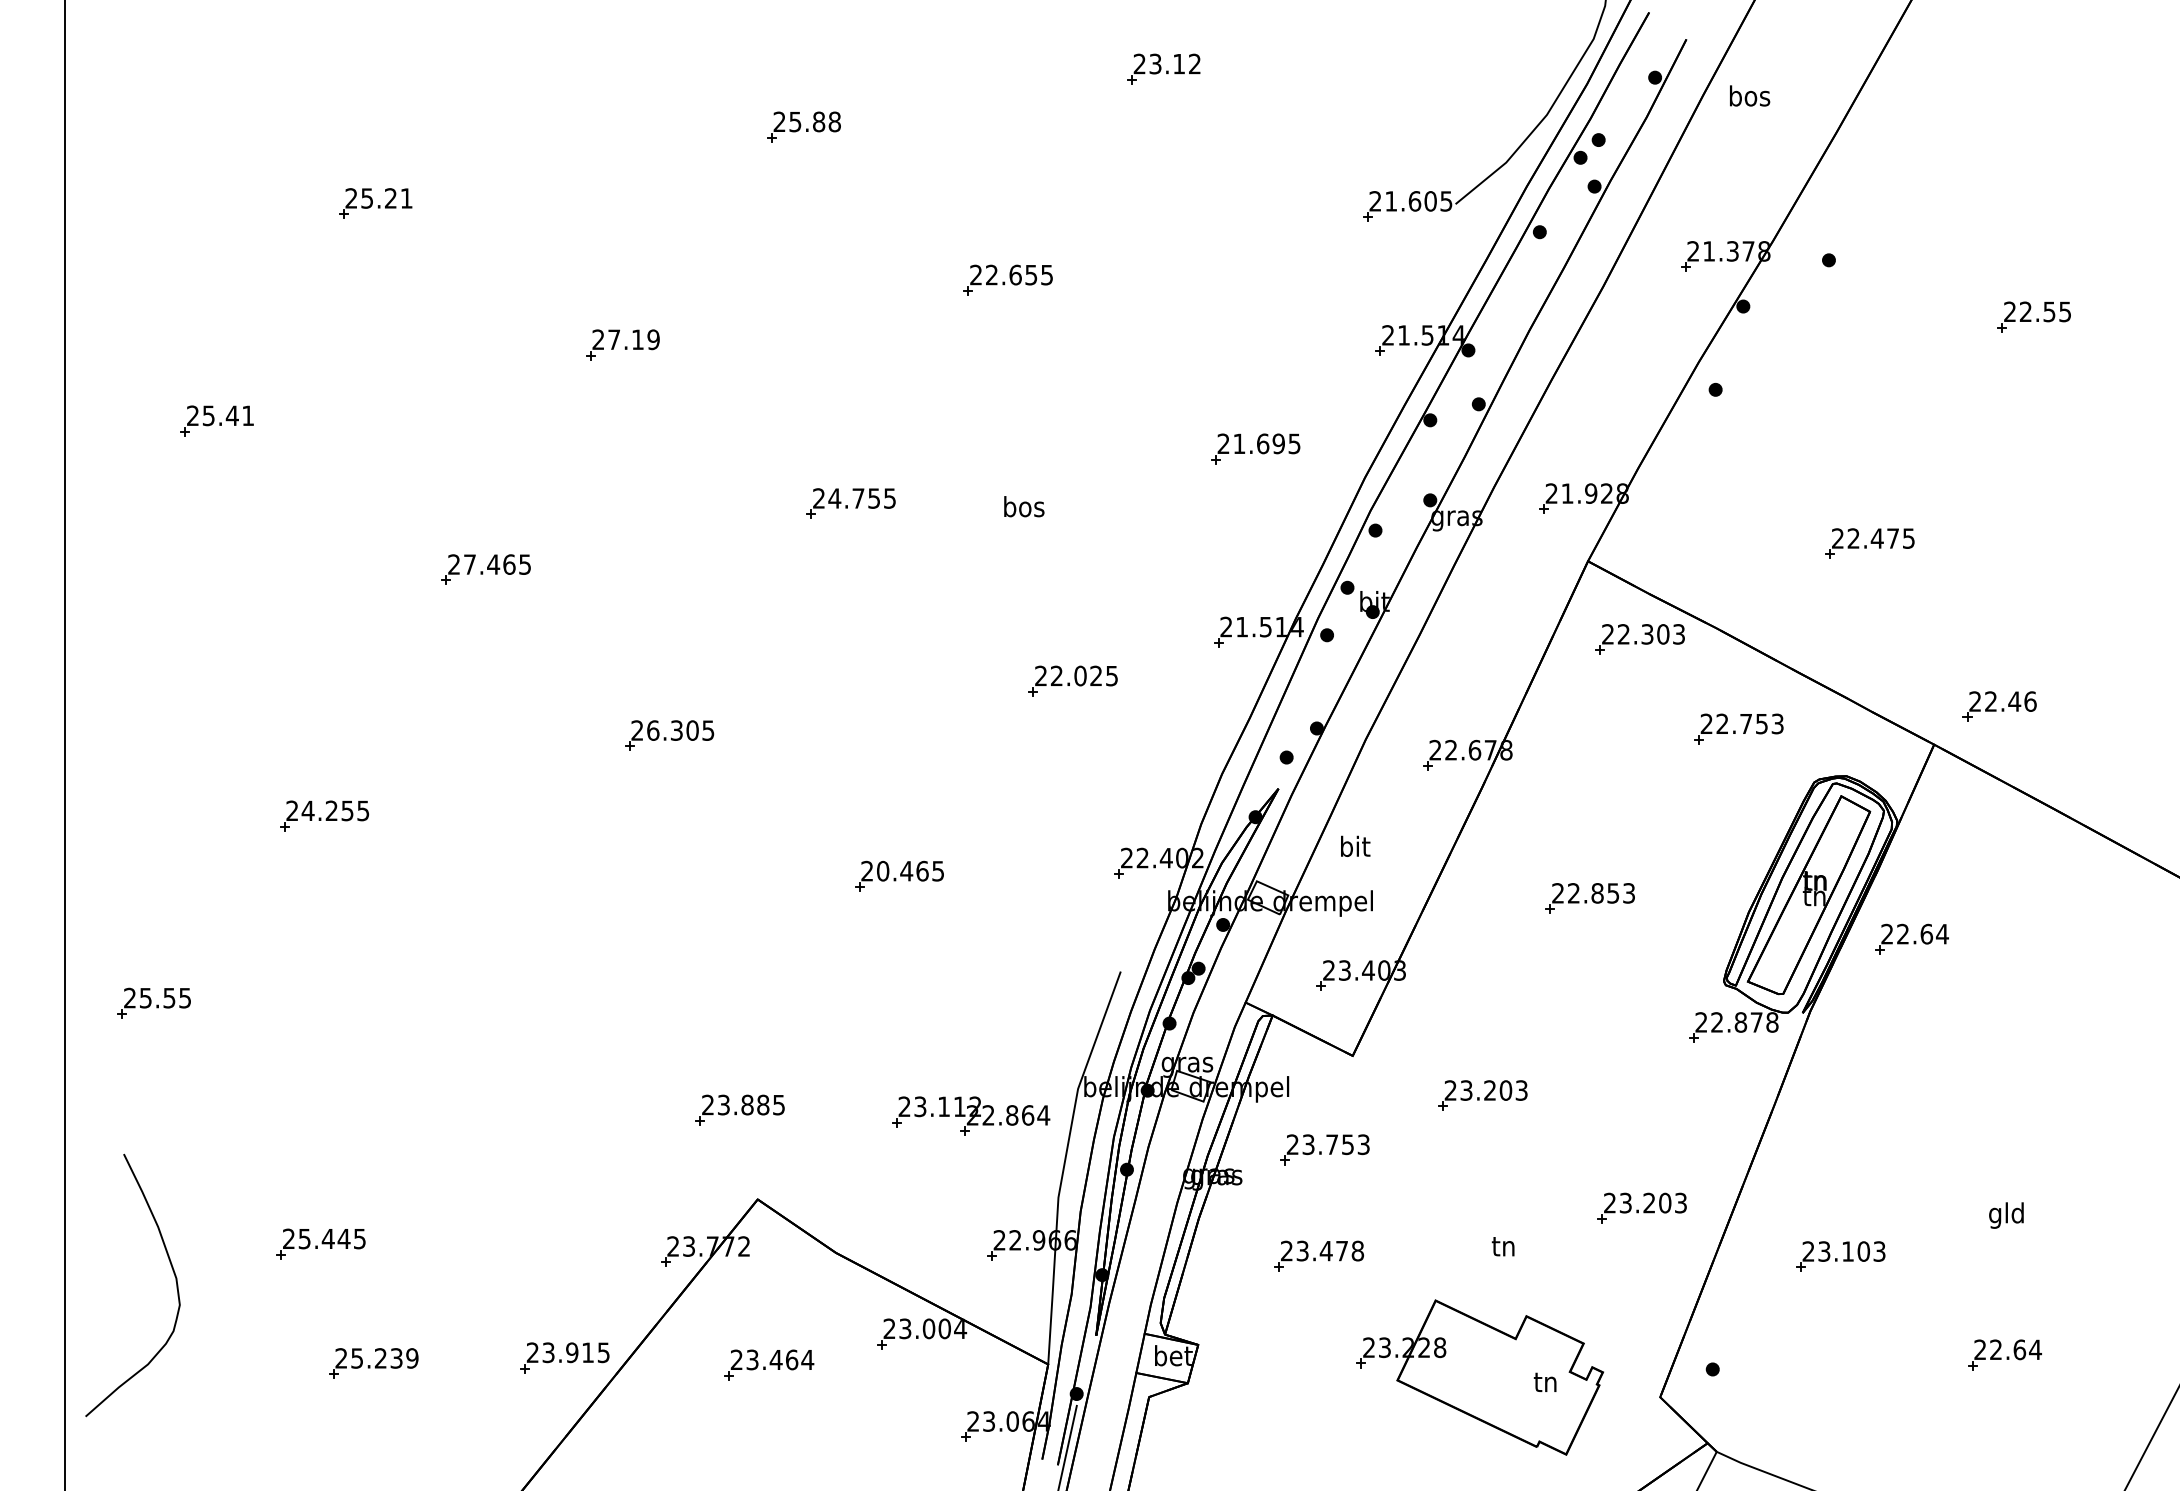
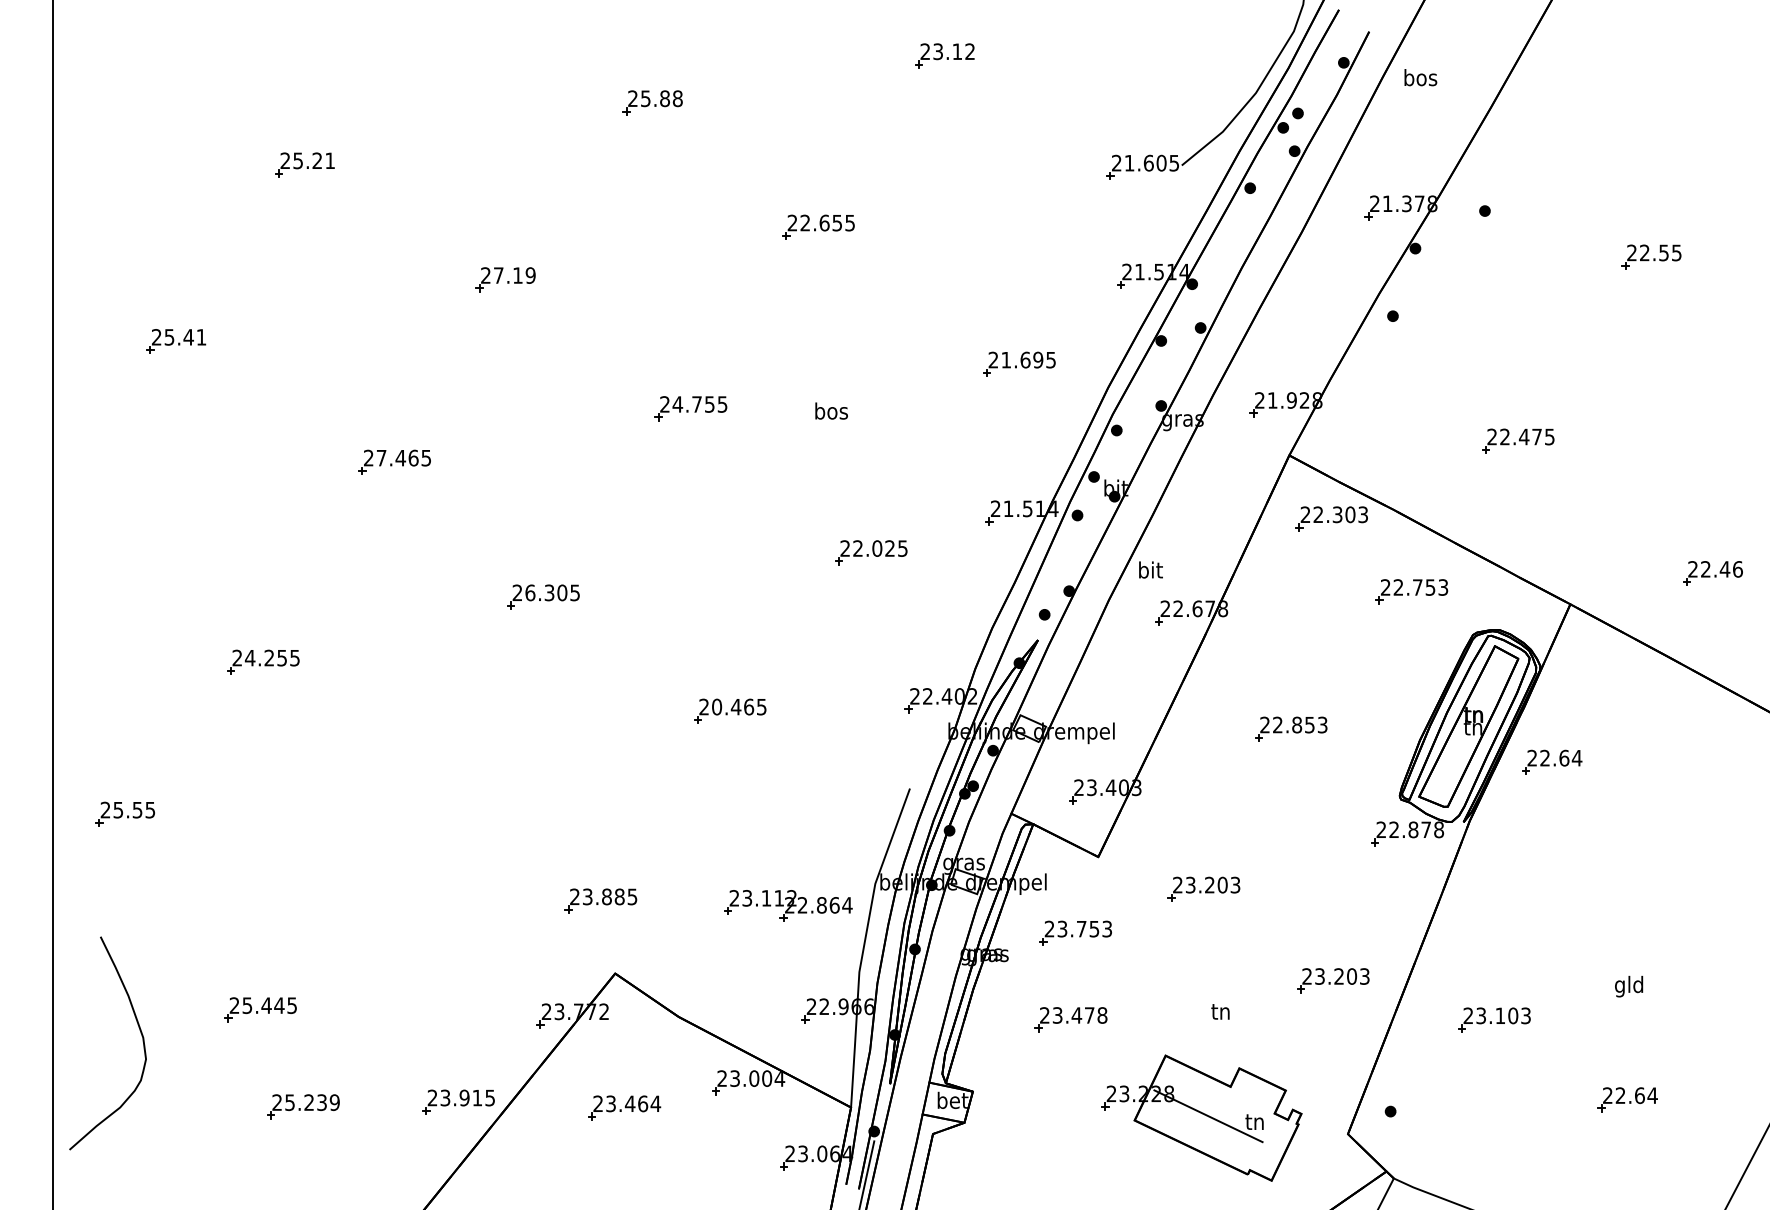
part: (1999, 706) -> (1712, 573), moved
text: (1355, 845) -> (1150, 569), moved
line: (1488, 1375) -> (1208, 1116), added

